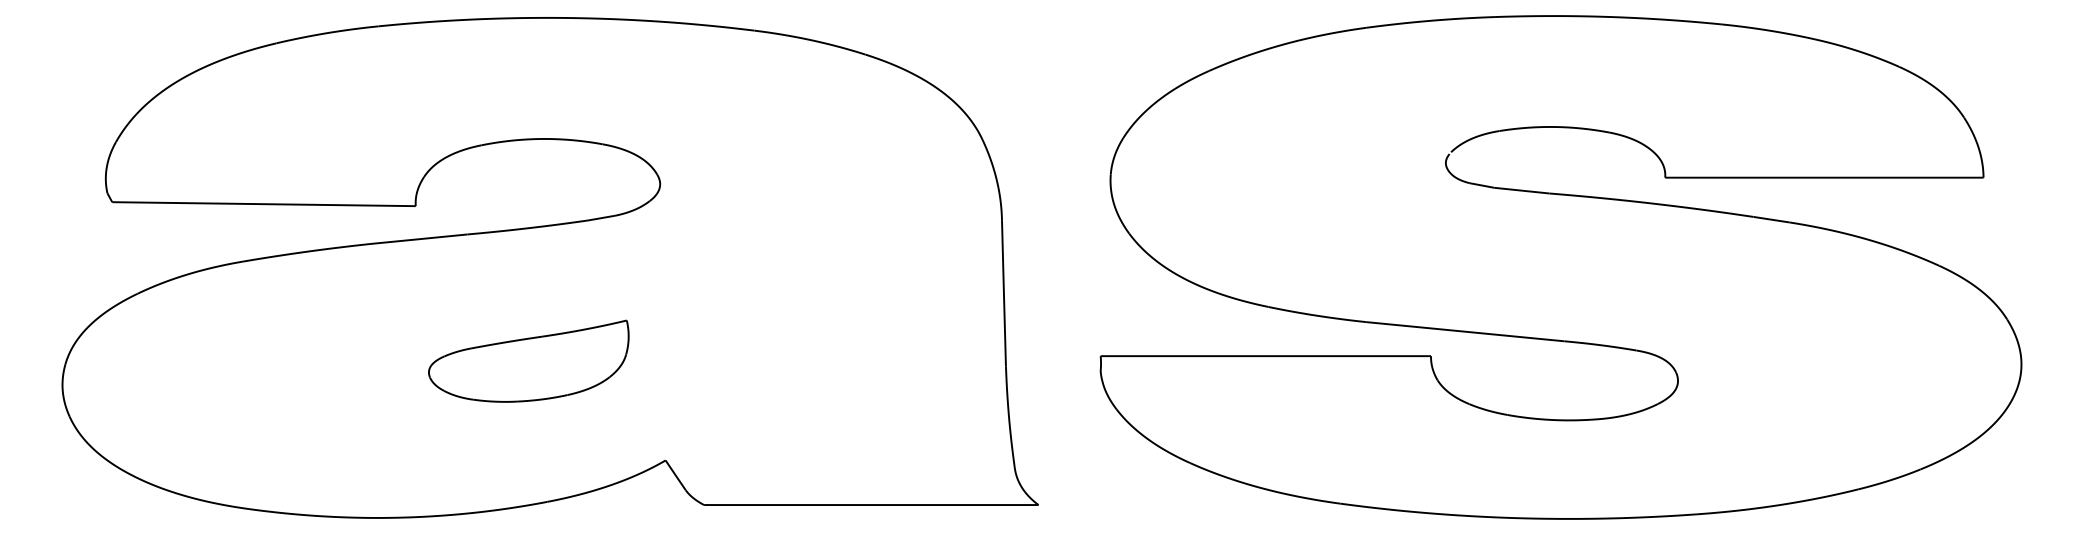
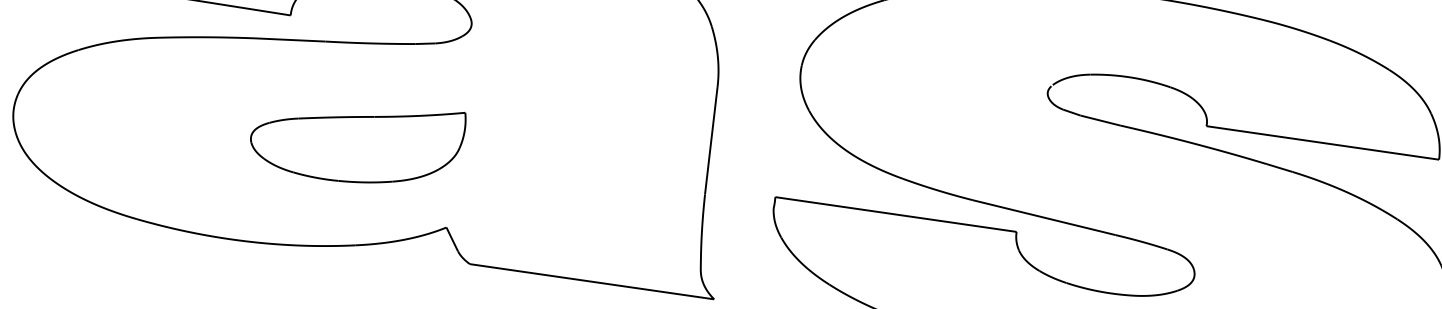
part: (528, 361) -> (356, 140), size x1.43

